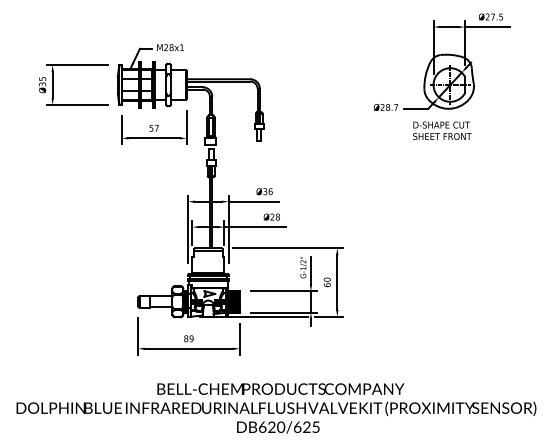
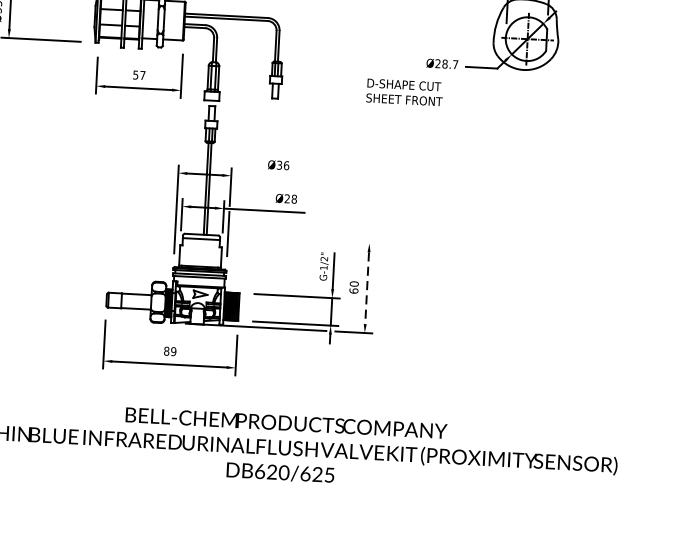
text: (442, 130) -> (405, 92), moved
line: (253, 201) -> (263, 177), removed
line: (287, 248) -> (304, 240), removed
line: (337, 282) -> (367, 288), solid -> dashed

